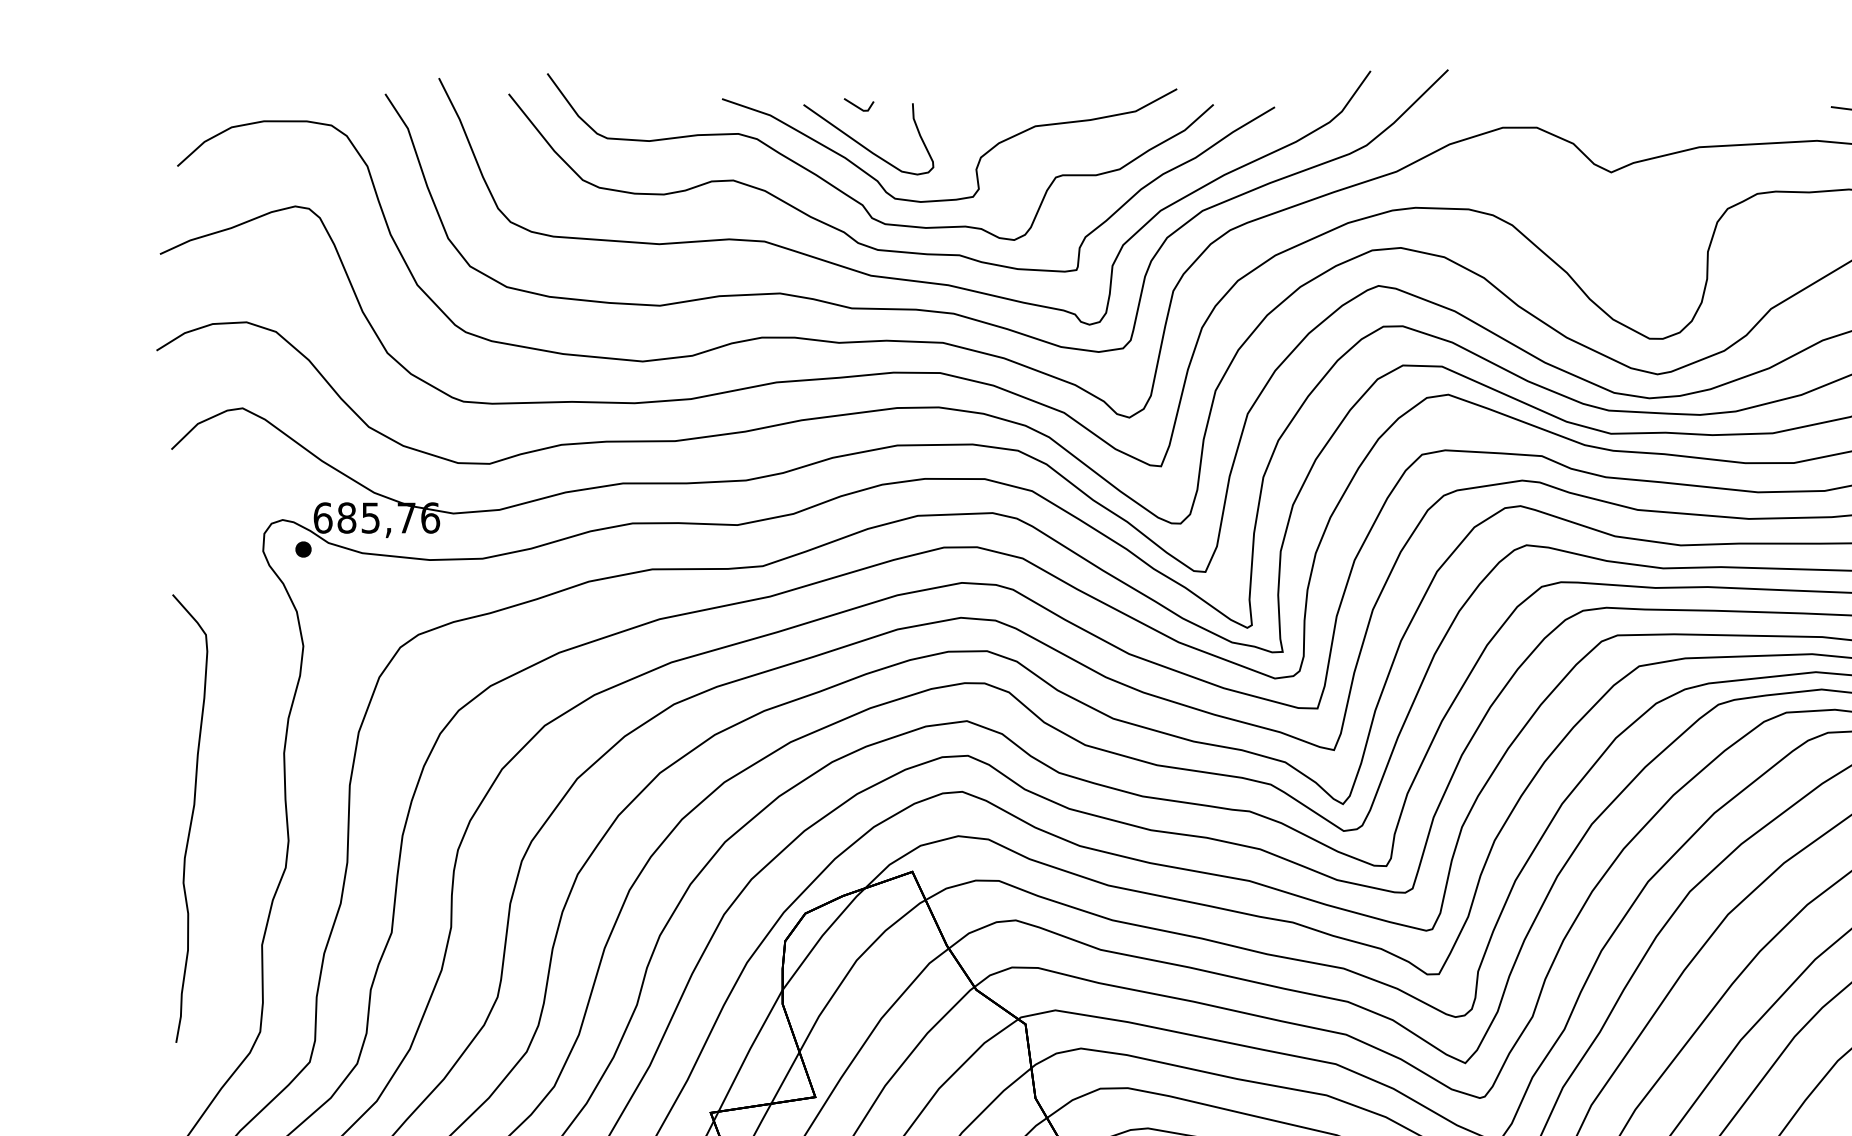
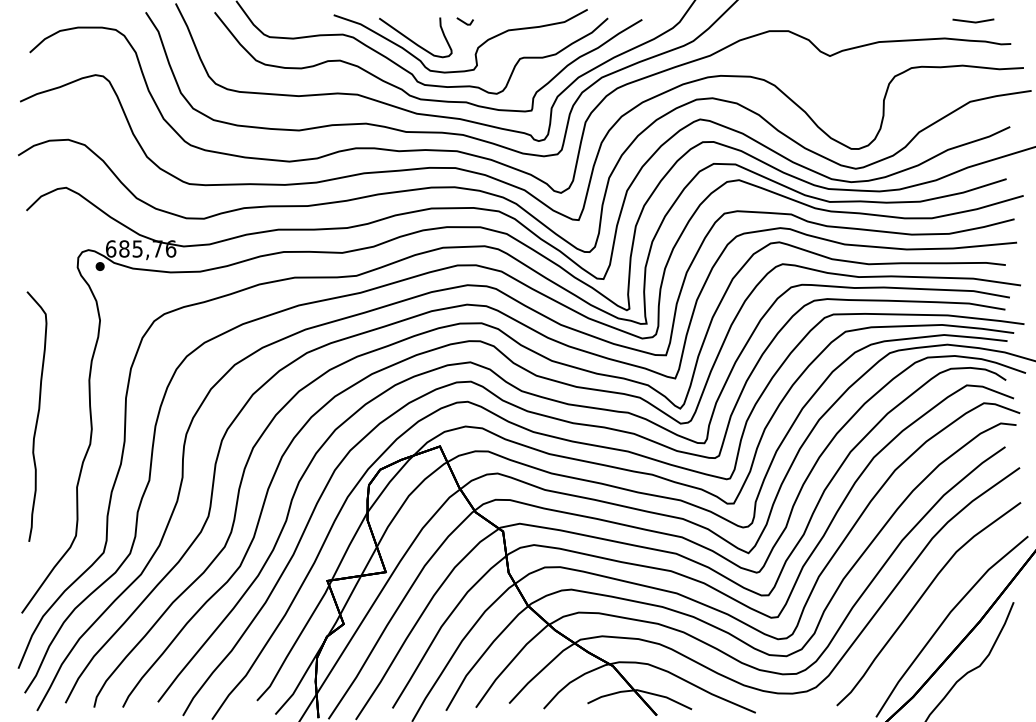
line: (857, 105) -> (464, 21), moved

